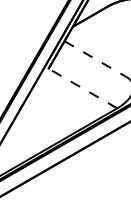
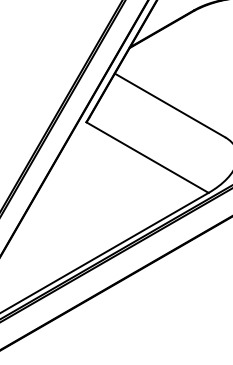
line: (95, 59) -> (169, 106), dashed -> solid
line: (82, 88) -> (146, 157), dashed -> solid

